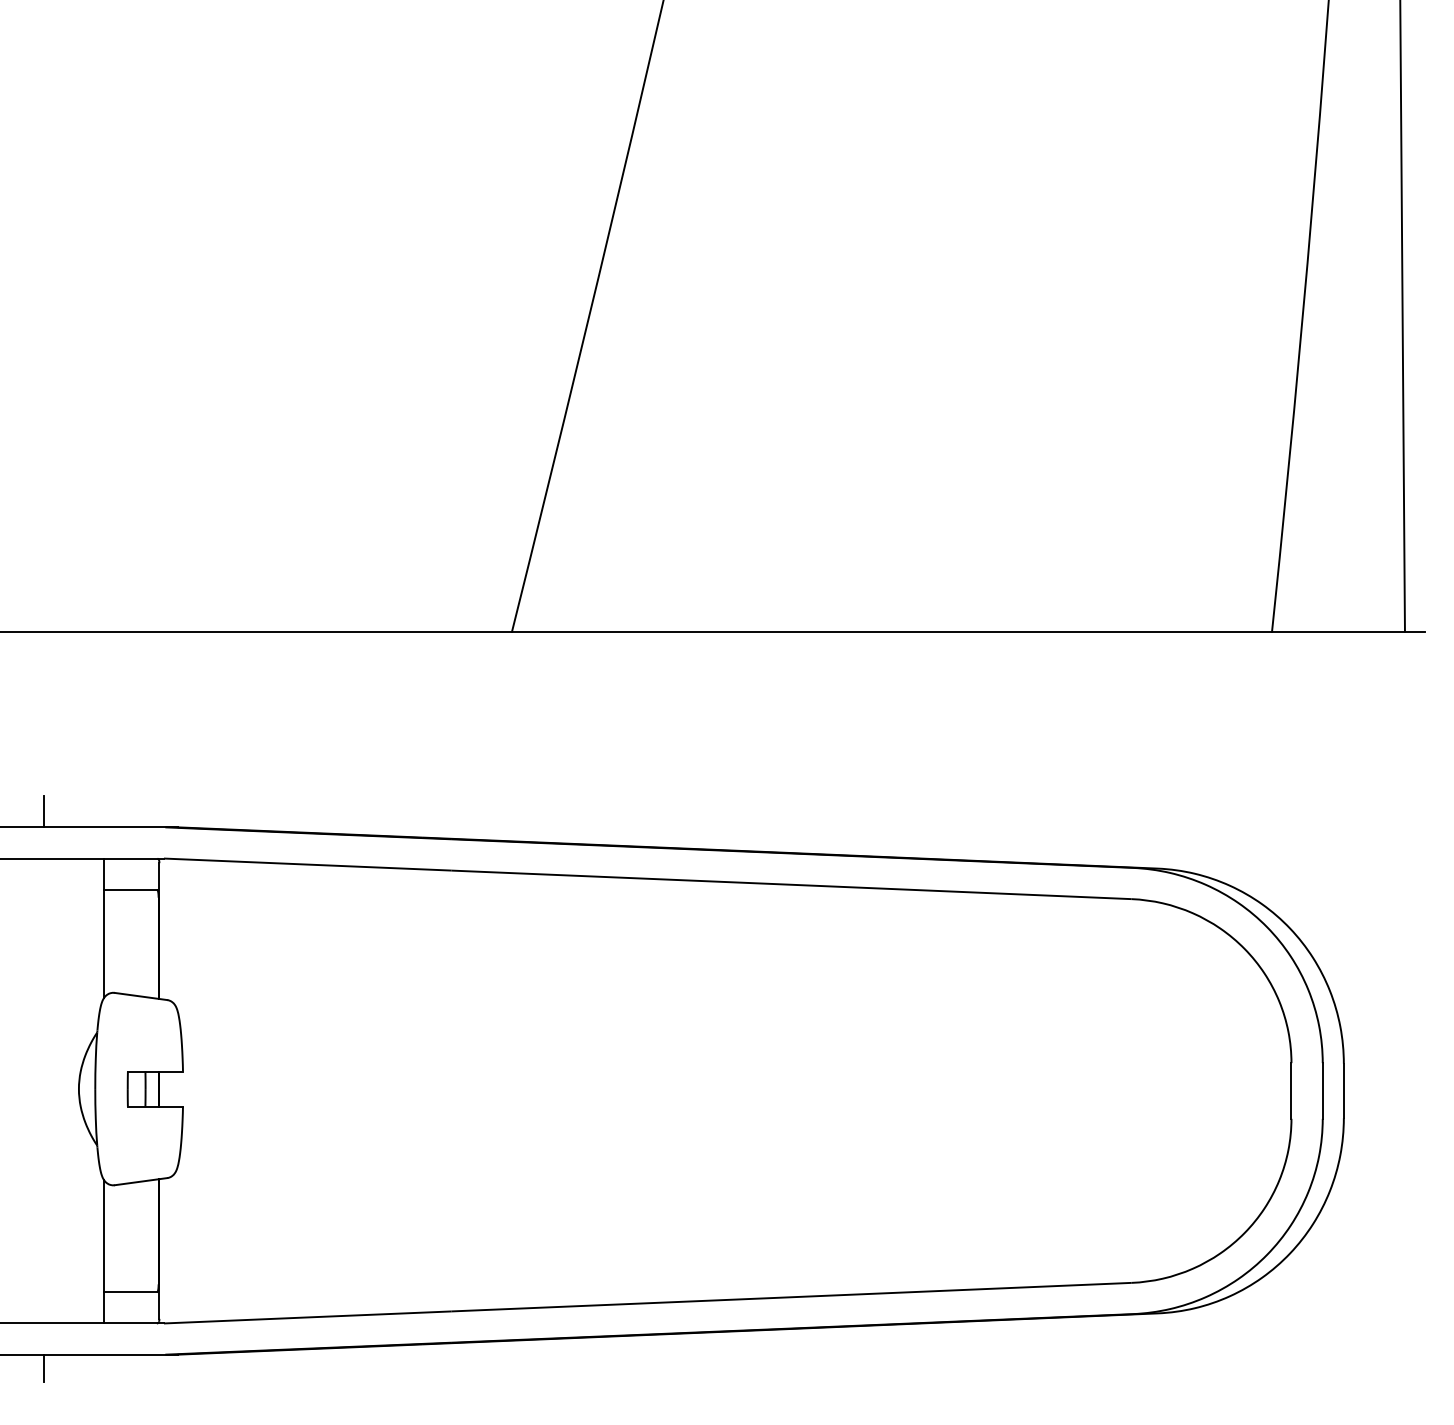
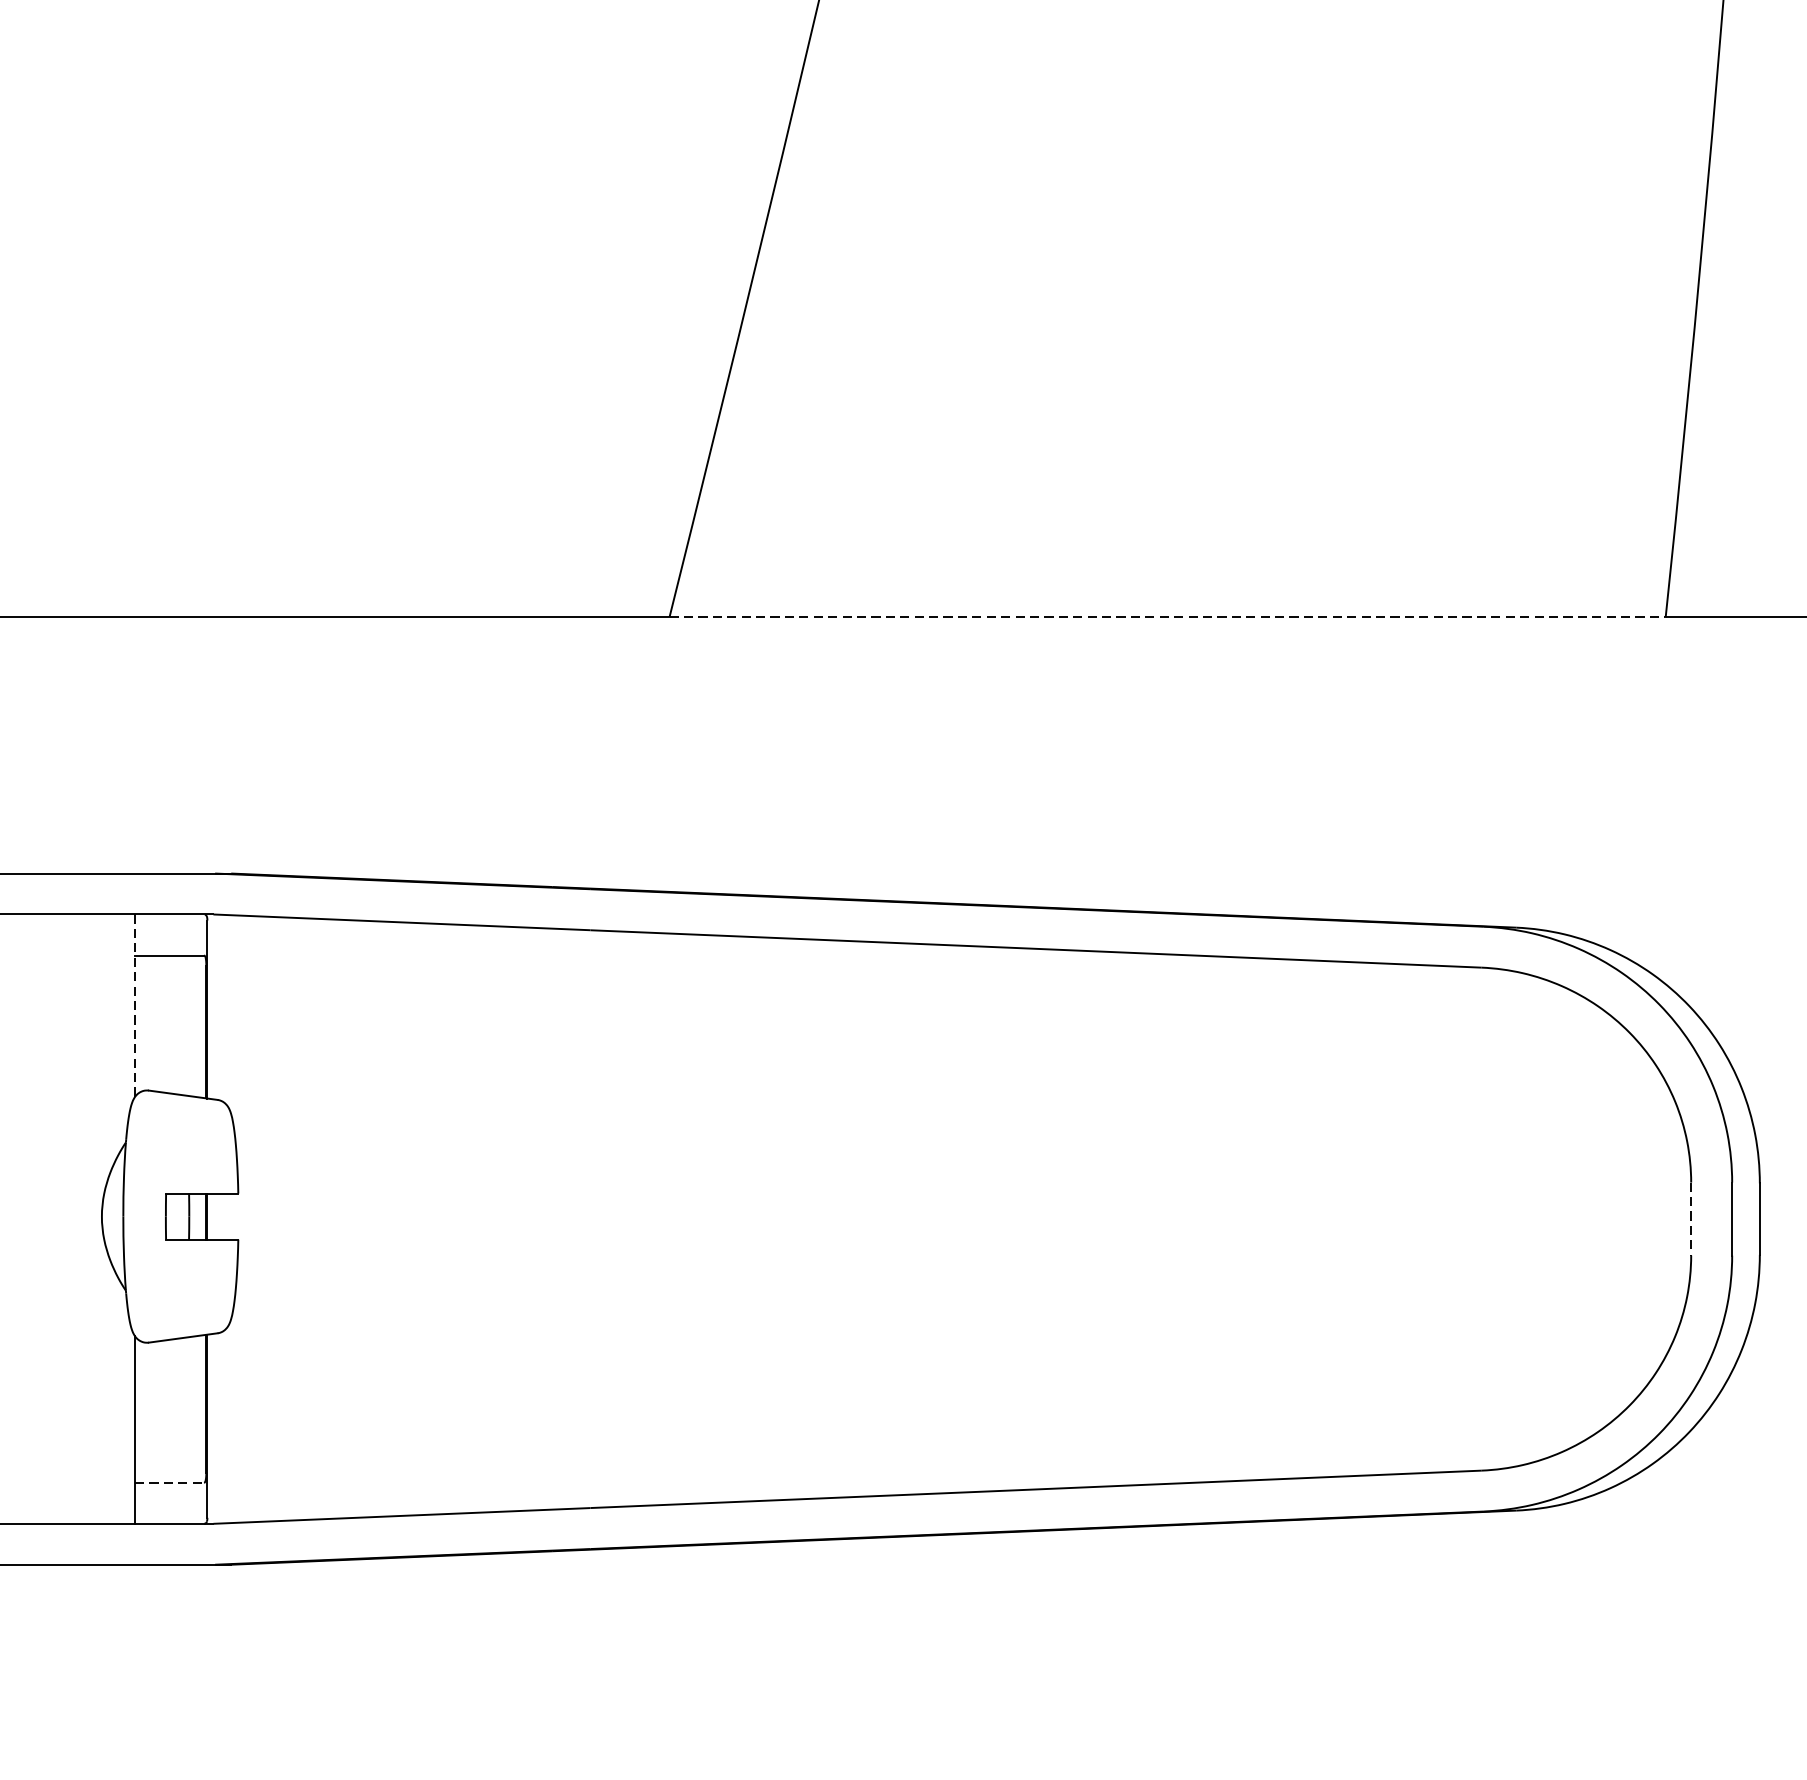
line: (891, 631) -> (1166, 616), solid -> dashed
line: (43, 811) -> (55, 852), removed
line: (104, 928) -> (135, 1006), solid -> dashed
line: (1291, 1090) -> (1691, 1218), solid -> dashed
line: (131, 1292) -> (170, 1483), solid -> dashed
line: (43, 1368) -> (55, 1582), removed

